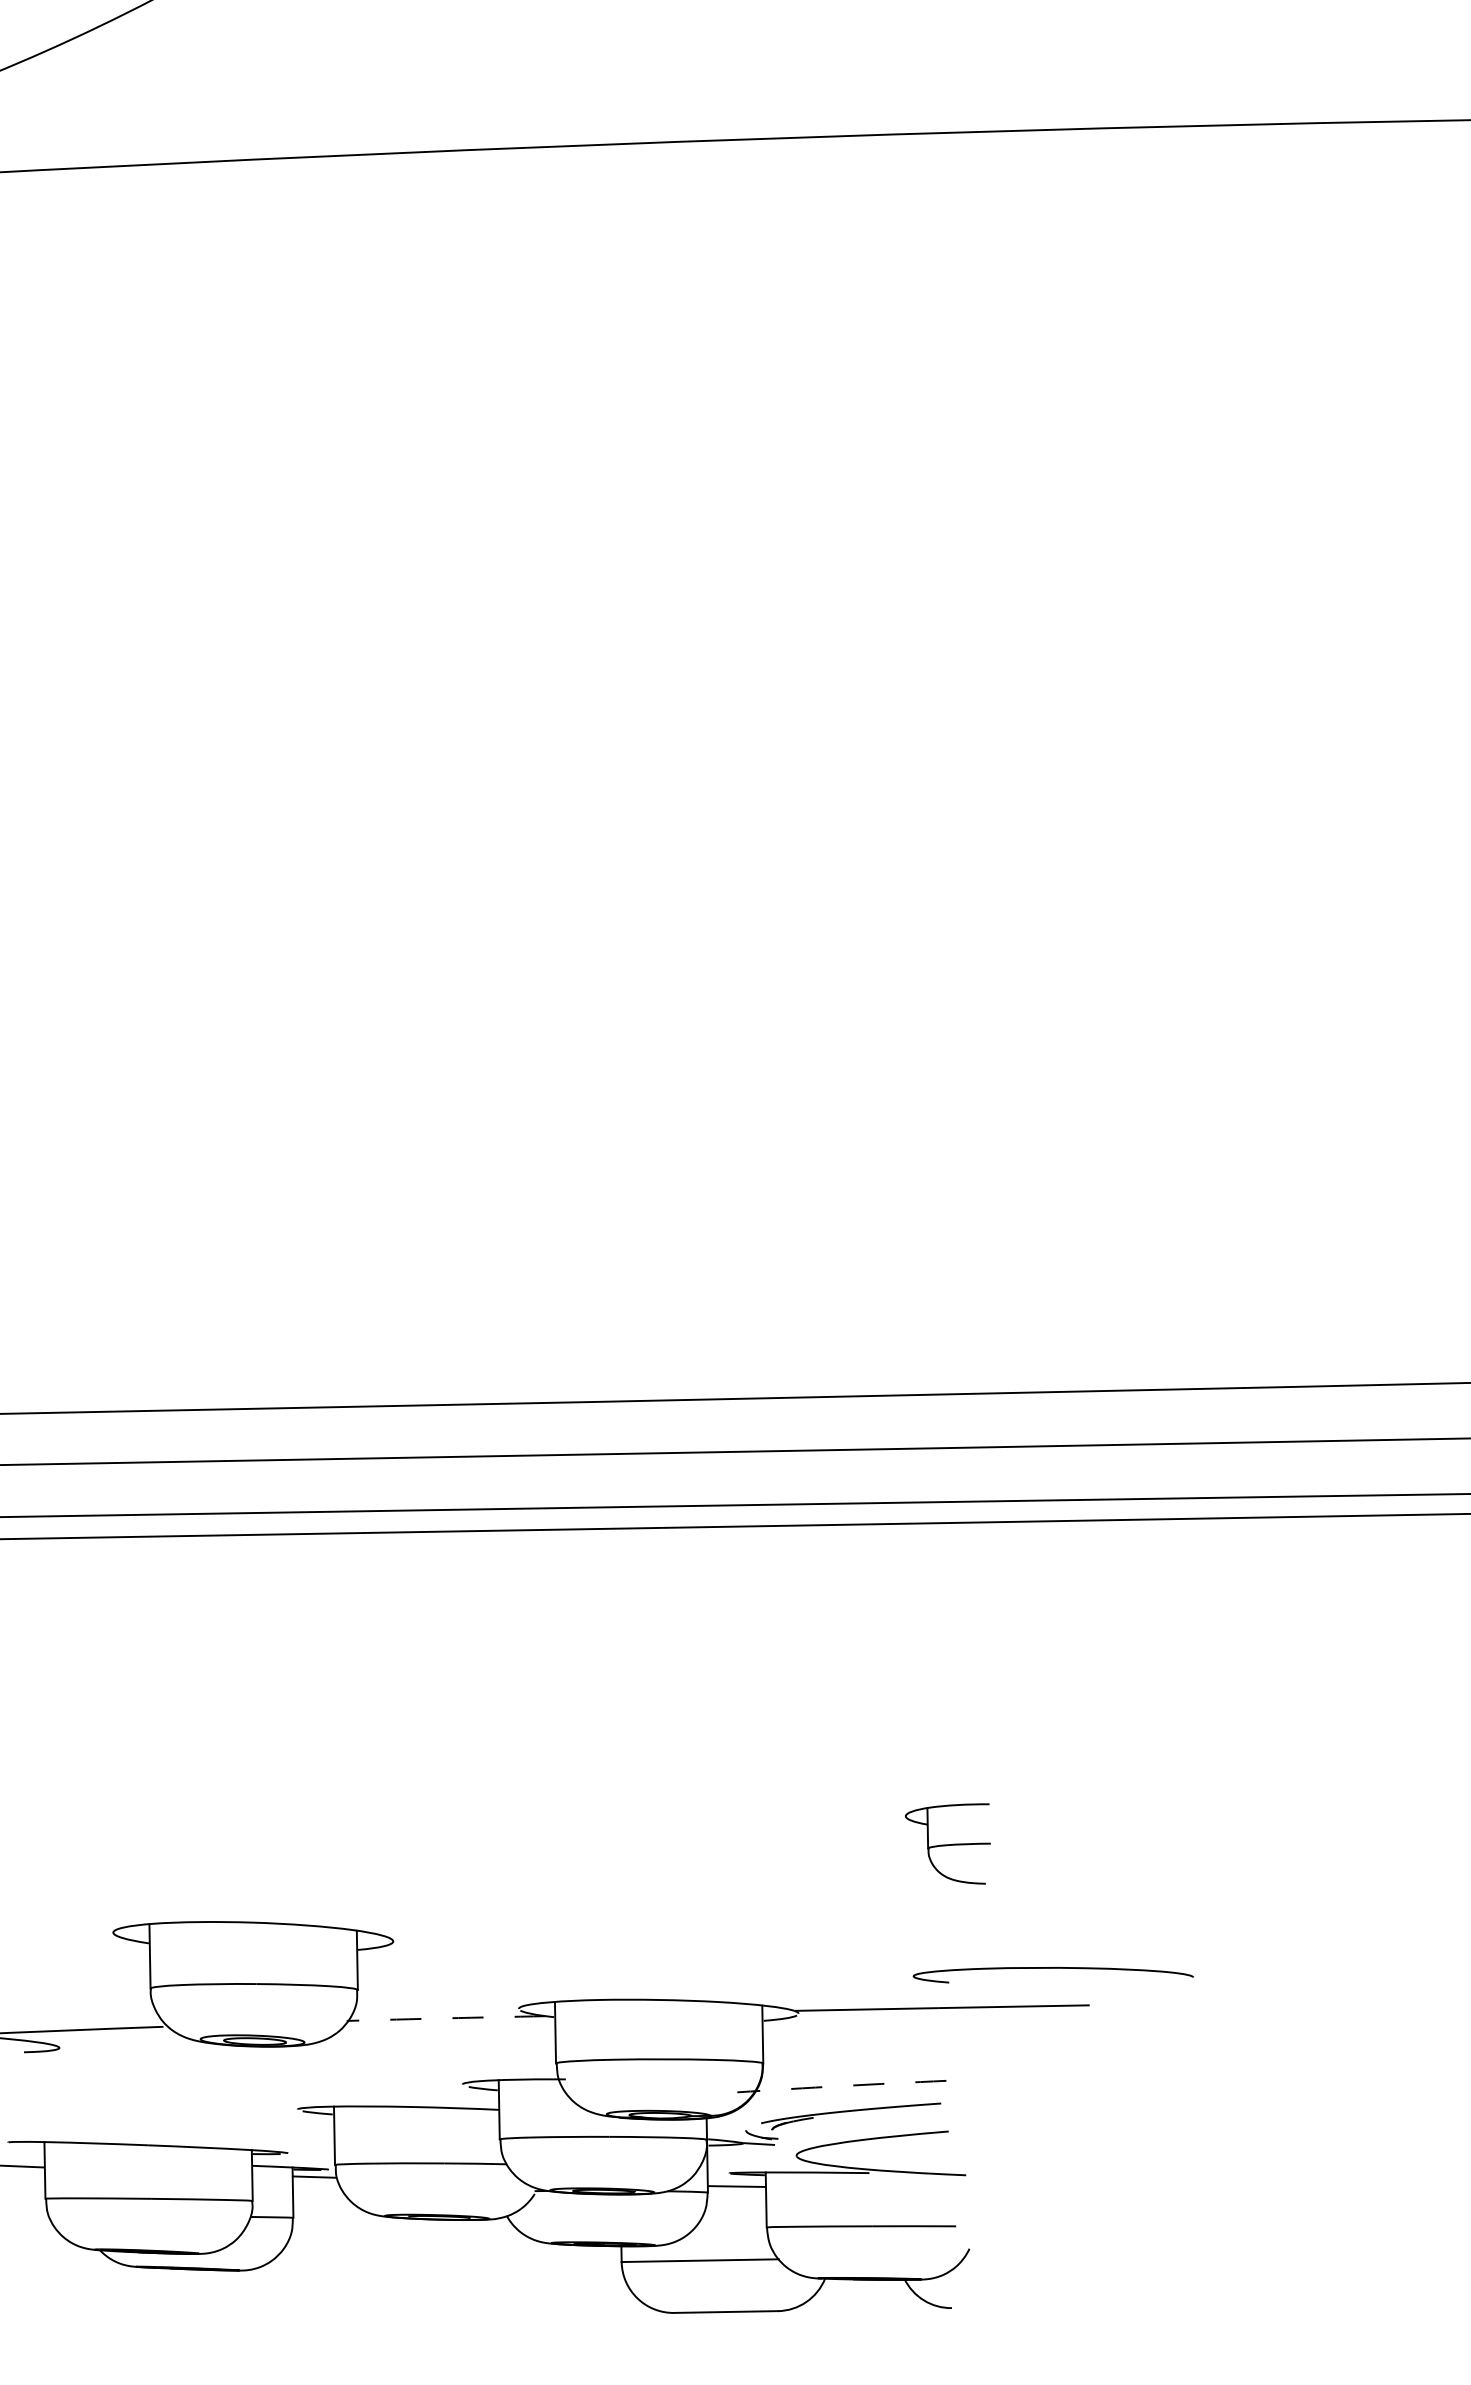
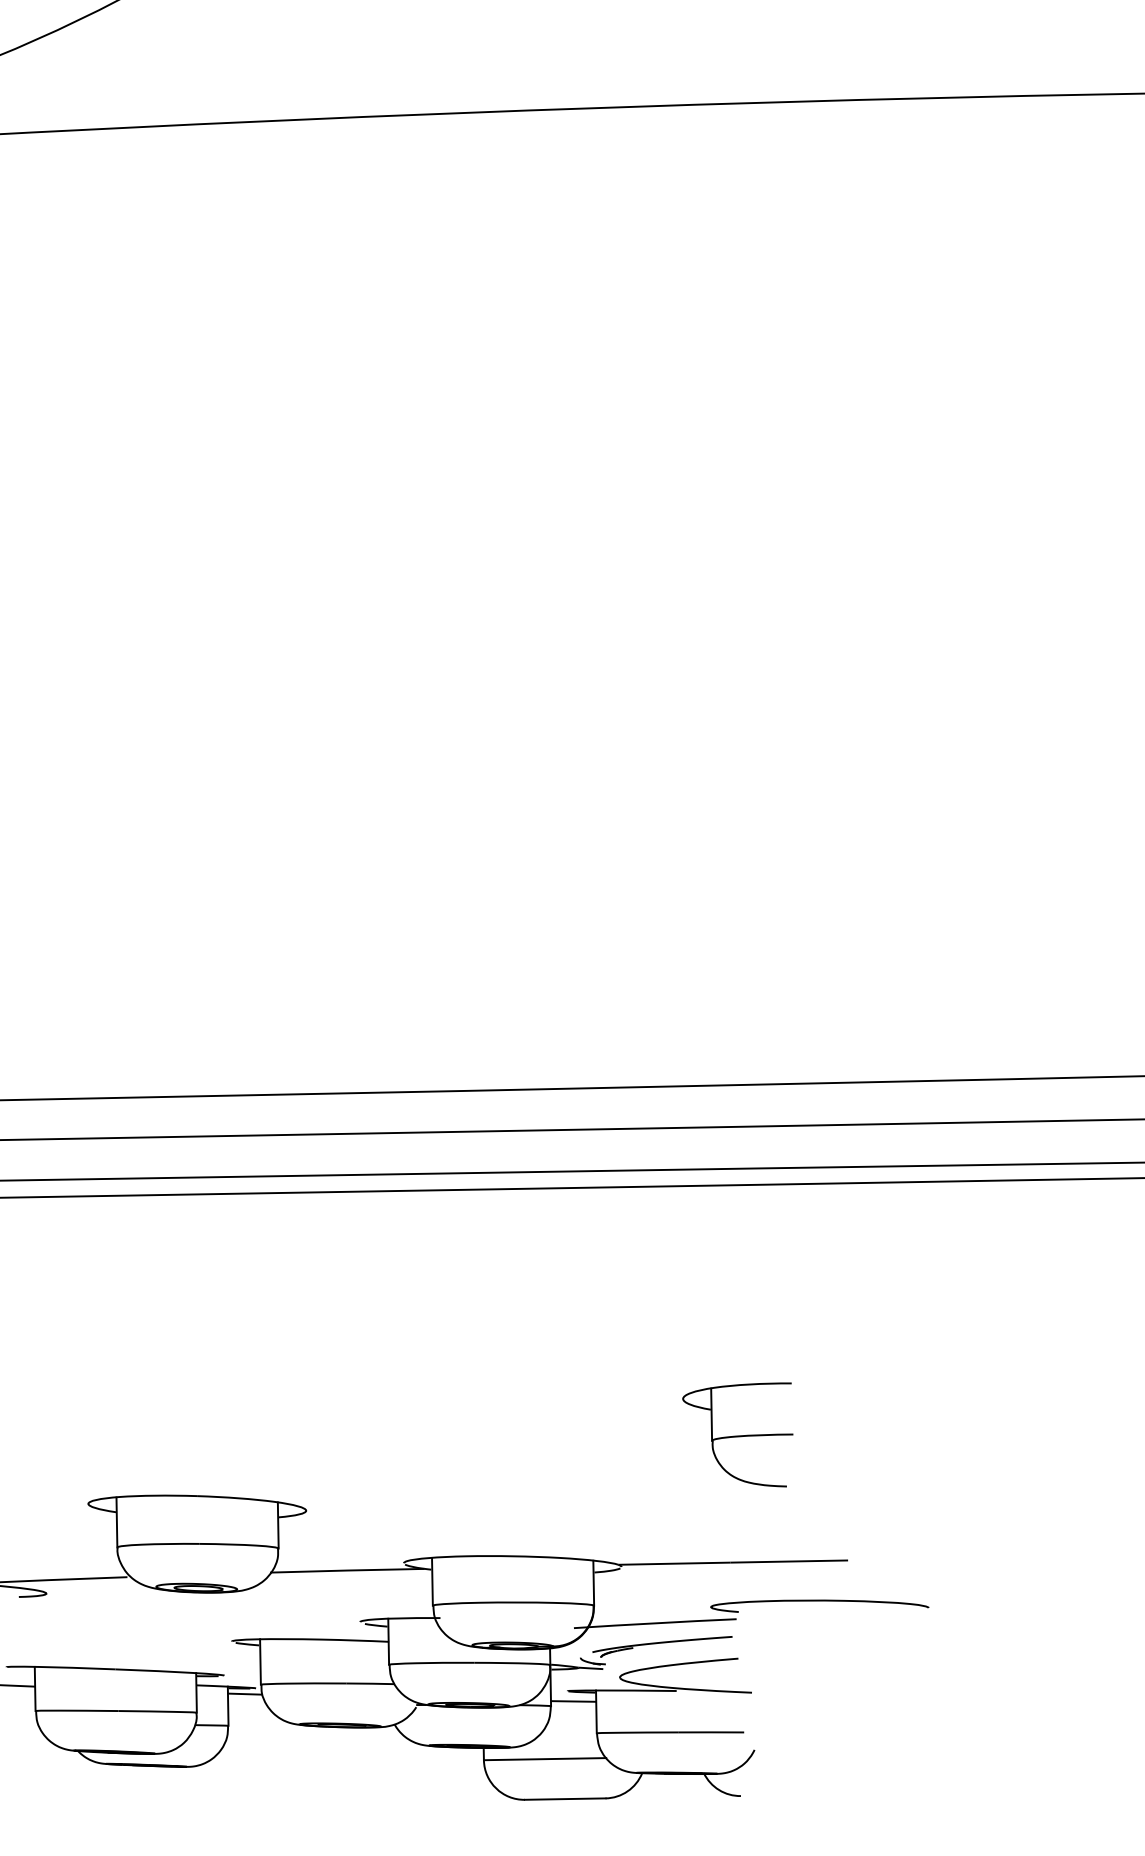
part: (947, 1843) -> (737, 1434), size x1.67
curve: (1052, 1968) -> (819, 1601), moved
arc: (446, 2018) -> (347, 1570), dashed -> solid
arc: (841, 2086) -> (654, 1623), dashed -> solid

